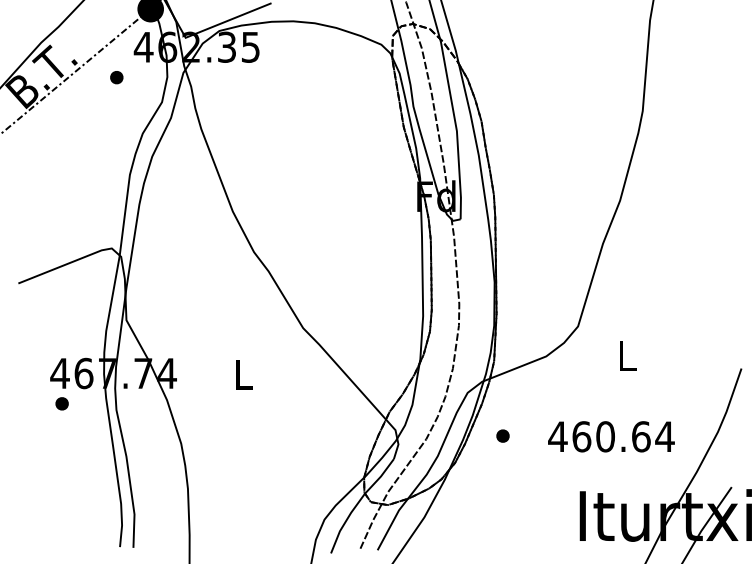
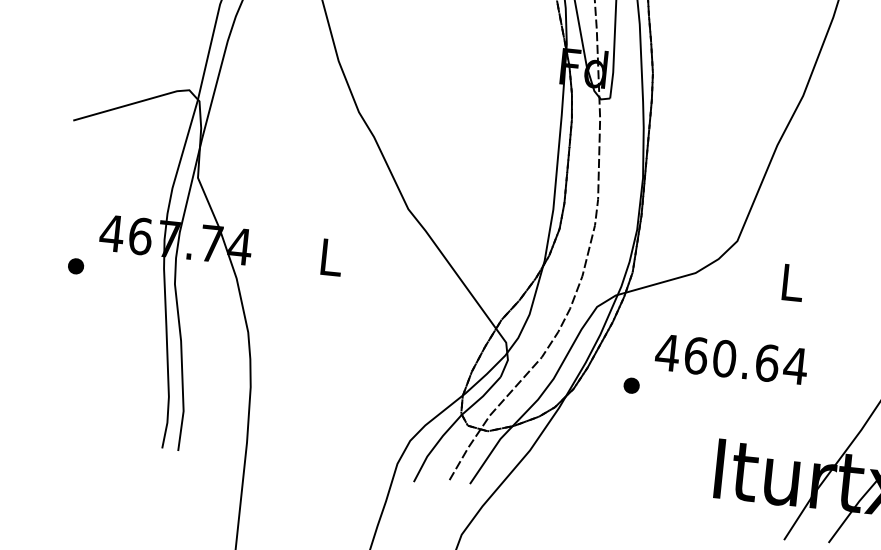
part: (61, 403) -> (75, 265), moved
part: (502, 435) -> (631, 384), moved
text: (611, 436) -> (731, 359), moved

